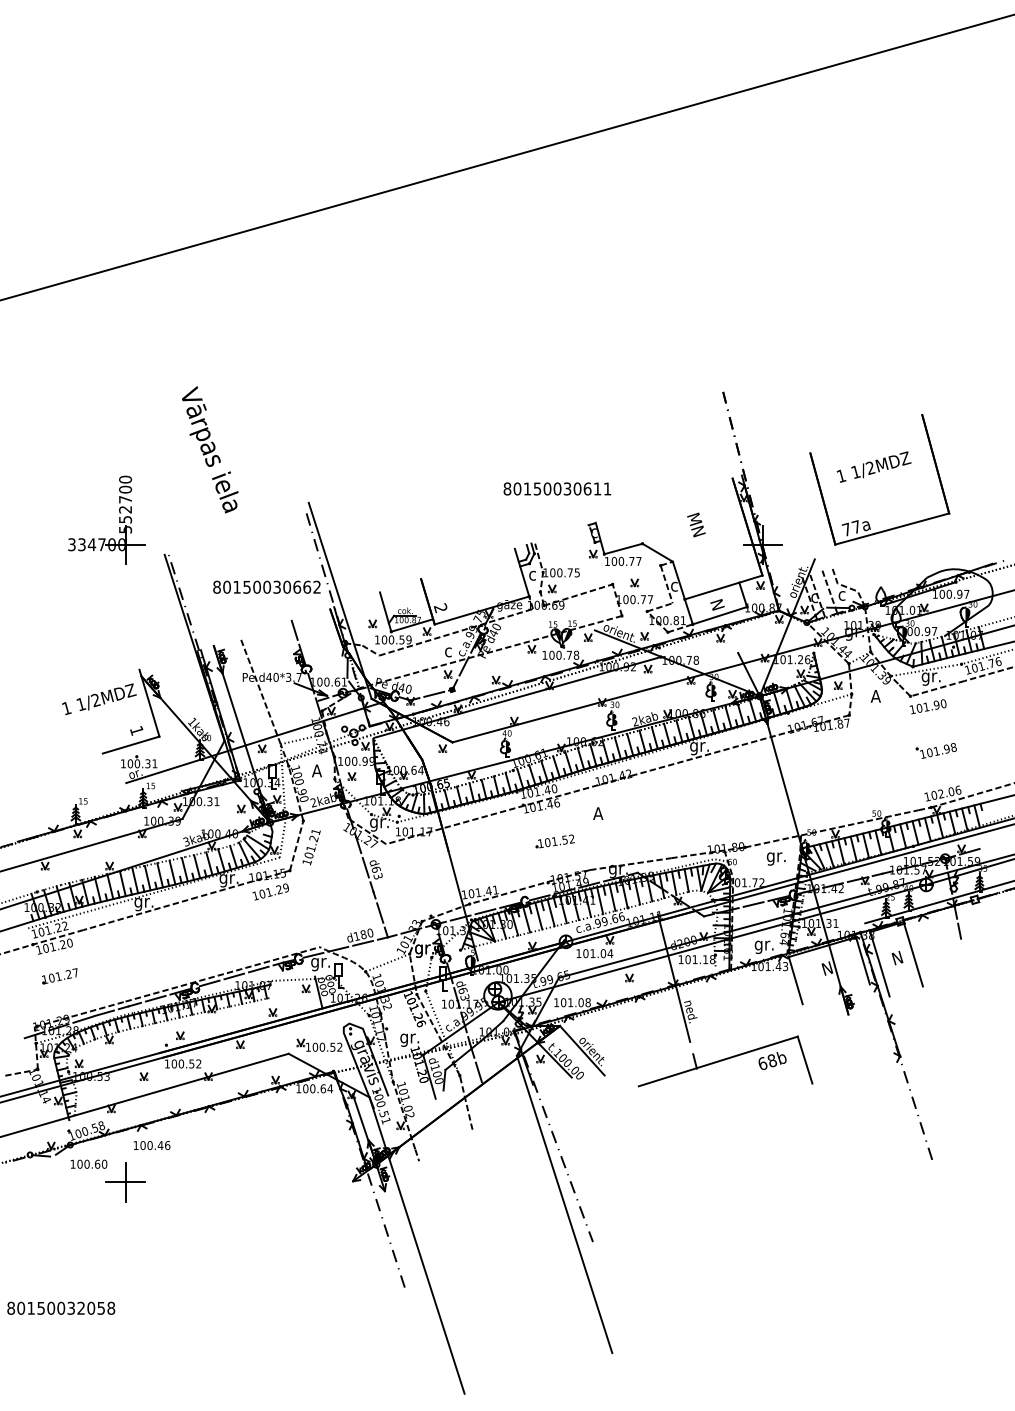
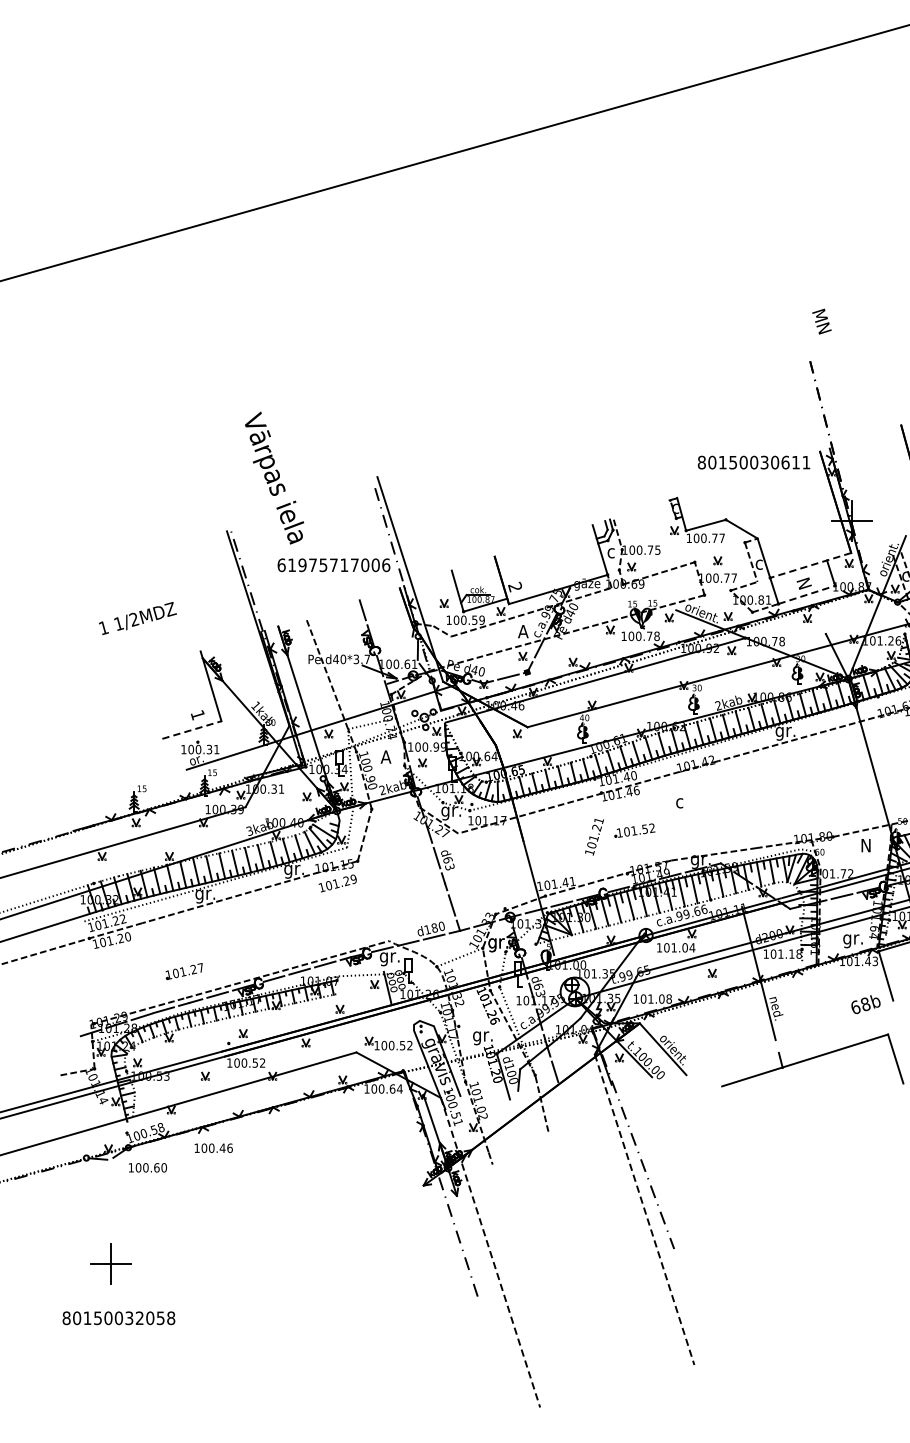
text: (210, 449) -> (274, 477), moved
text: (557, 488) -> (754, 462), moved
part: (119, 519) -> (179, 494), removed
text: (696, 524) -> (822, 321), moved
text: (267, 586) -> (334, 564), 80150030662 -> 61975717006
line: (723, 587) -> (810, 565), solid -> dashed
line: (720, 615) -> (807, 594), solid -> dashed
text: (448, 650) -> (523, 631), c -> A
text: (99, 699) -> (138, 618), moved
line: (131, 745) -> (192, 730), solid -> dashed
text: (598, 813) -> (679, 801), A -> c
text: (311, 847) -> (594, 837), moved
text: (775, 857) -> (864, 847), gr. -> N
part: (59, 976) -> (183, 971), moved
text: (772, 1060) -> (865, 1004), moved
part: (125, 1182) -> (110, 1264), moved
line: (564, 1204) -> (644, 1209), solid -> dashed
line: (417, 1245) -> (490, 1252), solid -> dashed

